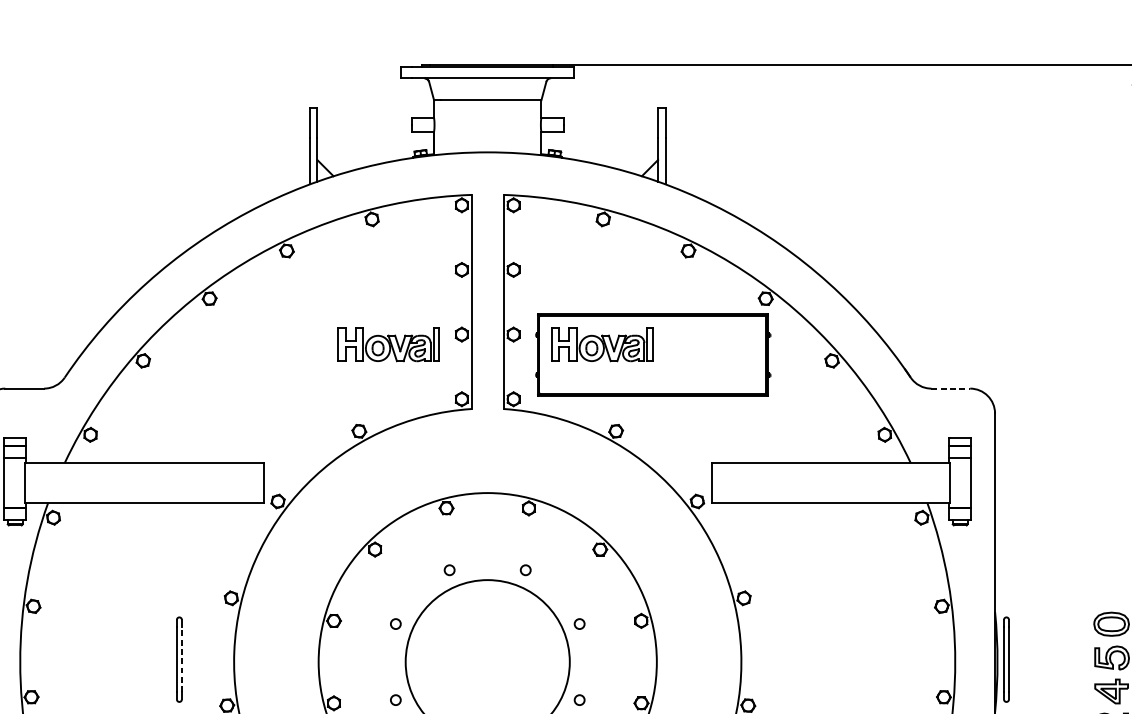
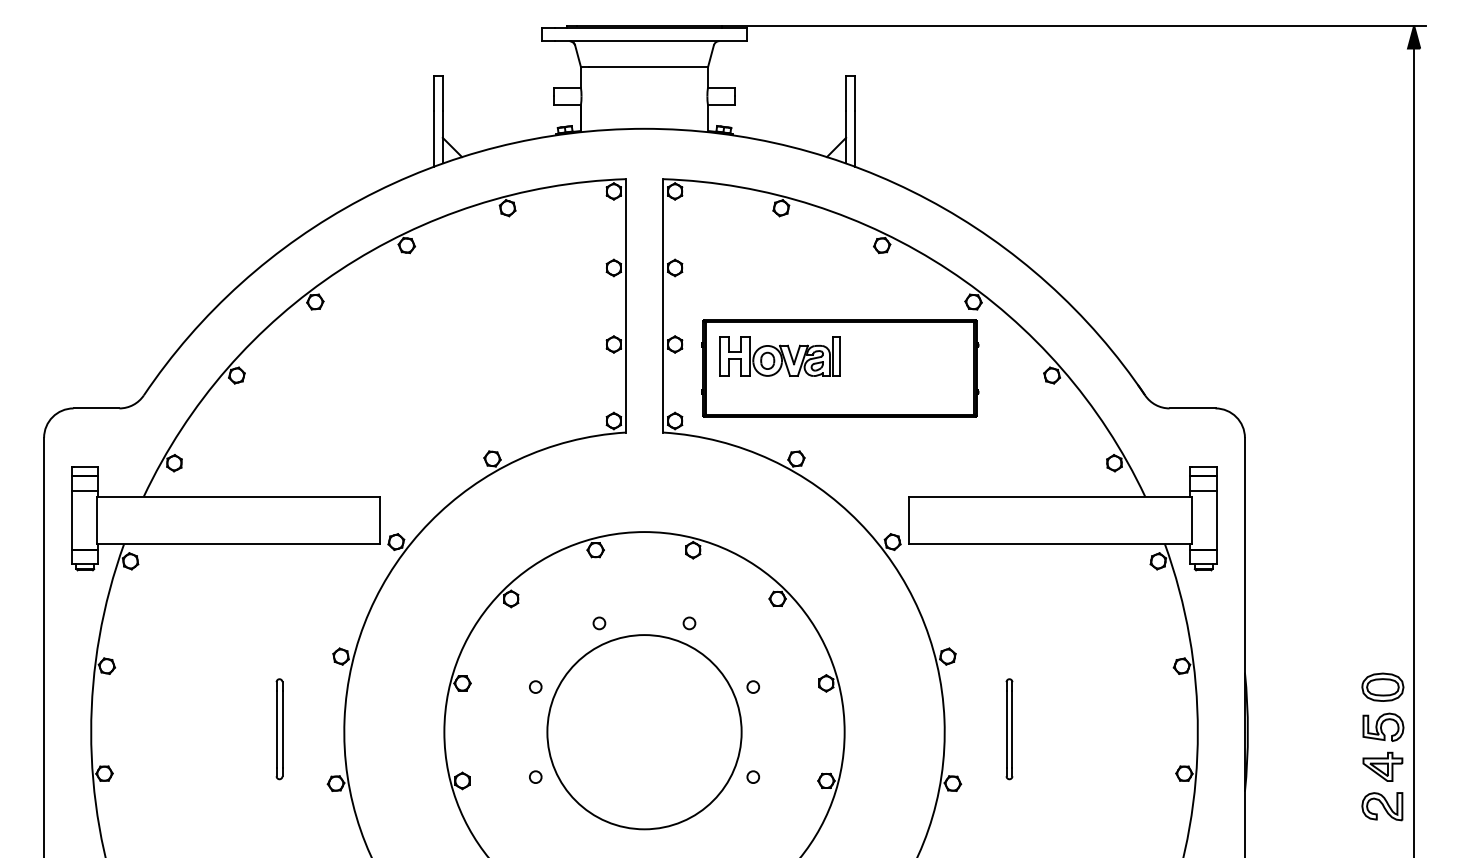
part: (388, 344) -> (526, 356), removed
line: (950, 388) -> (1192, 408), dashed -> solid
line: (181, 659) -> (282, 728), dashed -> solid
part: (1006, 659) -> (1009, 729), moved

